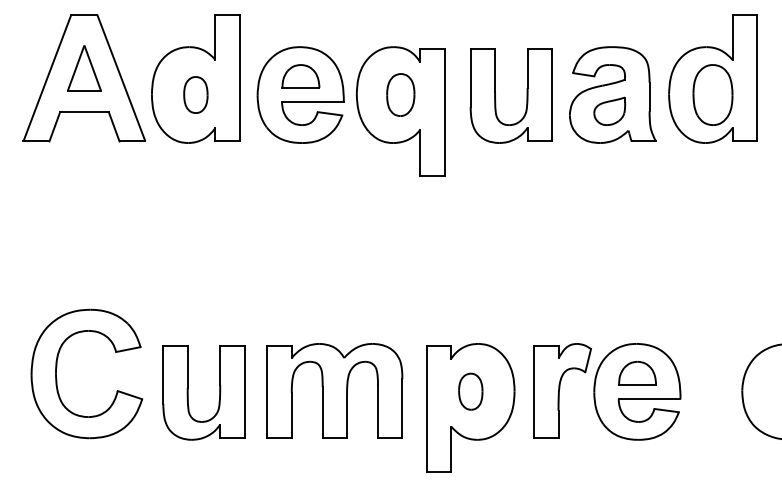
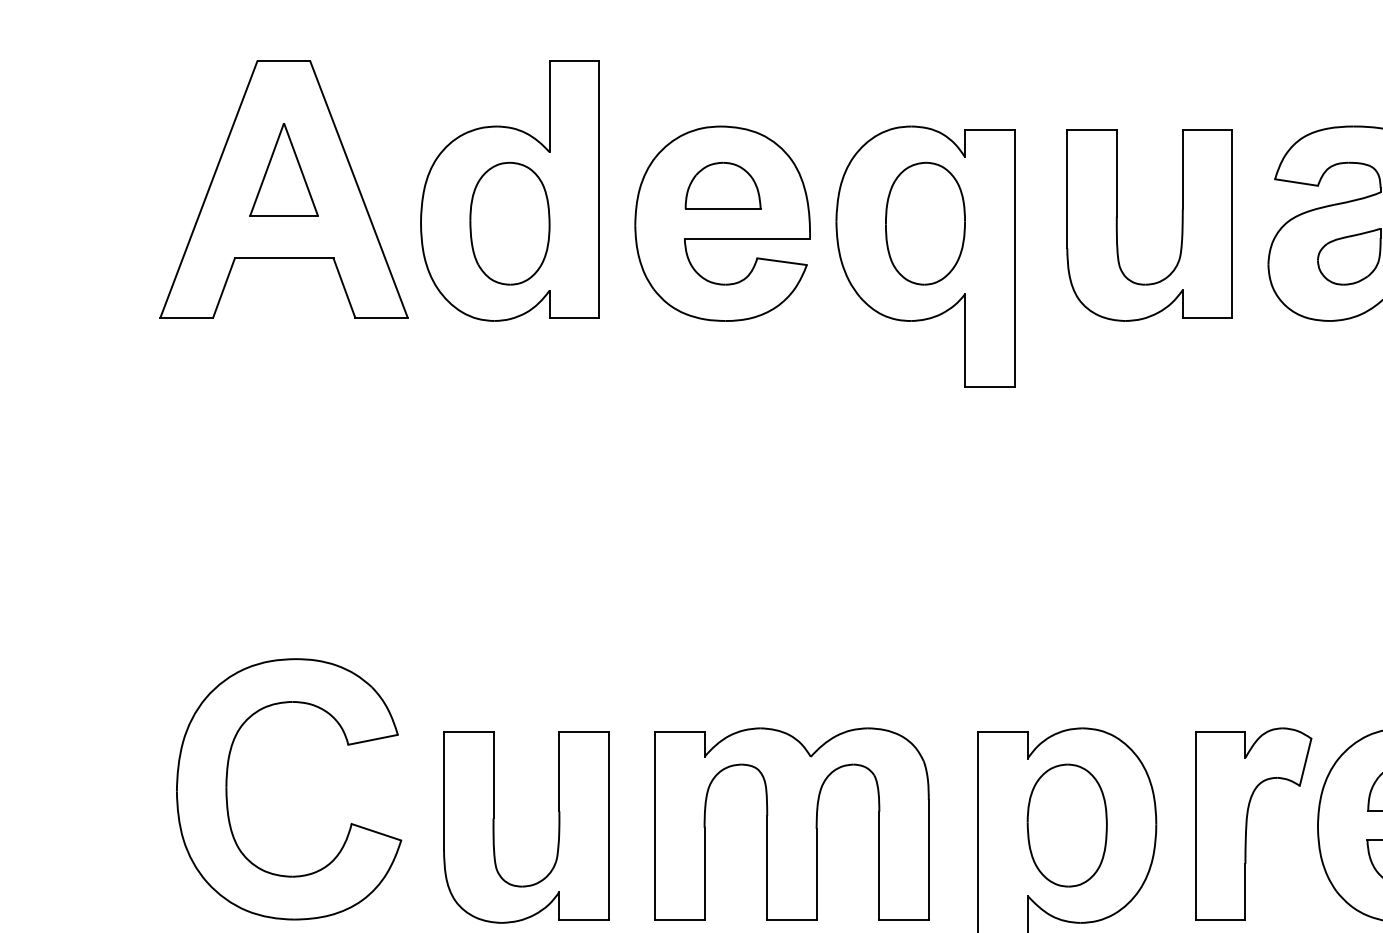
part: (195, 94) -> (509, 222), size x1.67
part: (400, 94) -> (925, 222), size x1.43
part: (470, 391) -> (1066, 824), size x1.67

